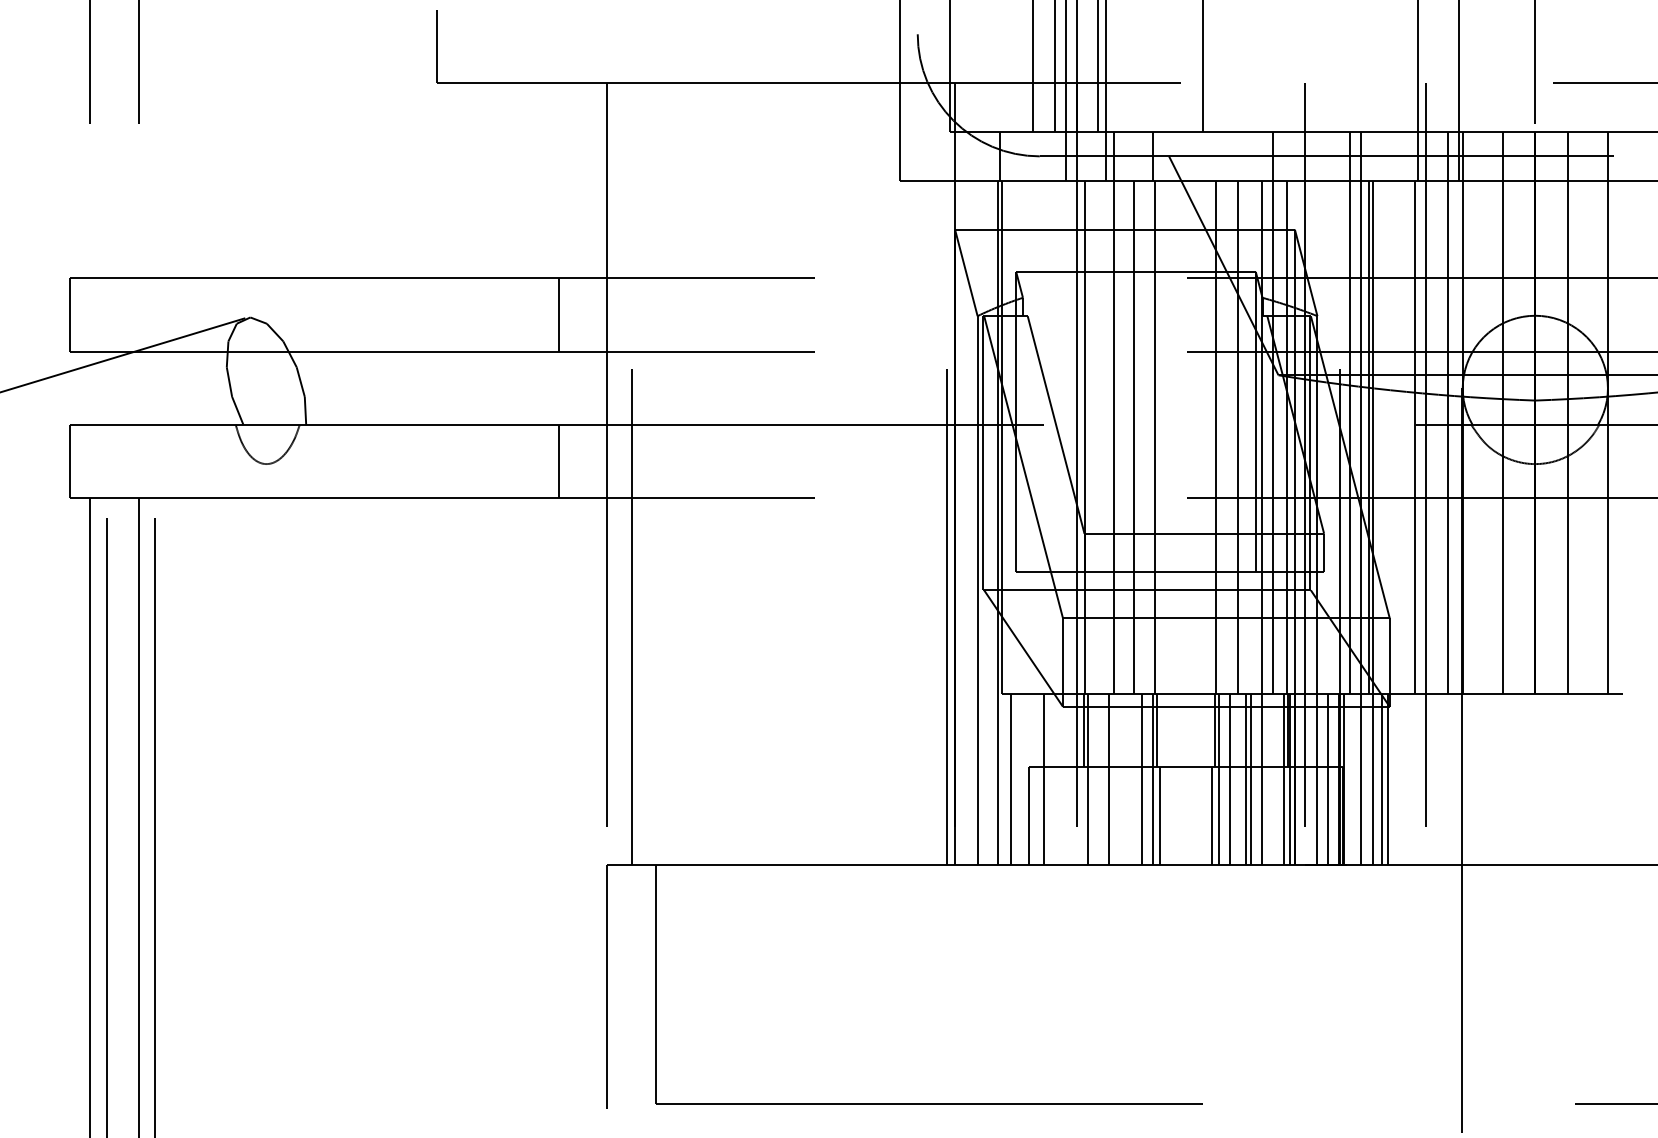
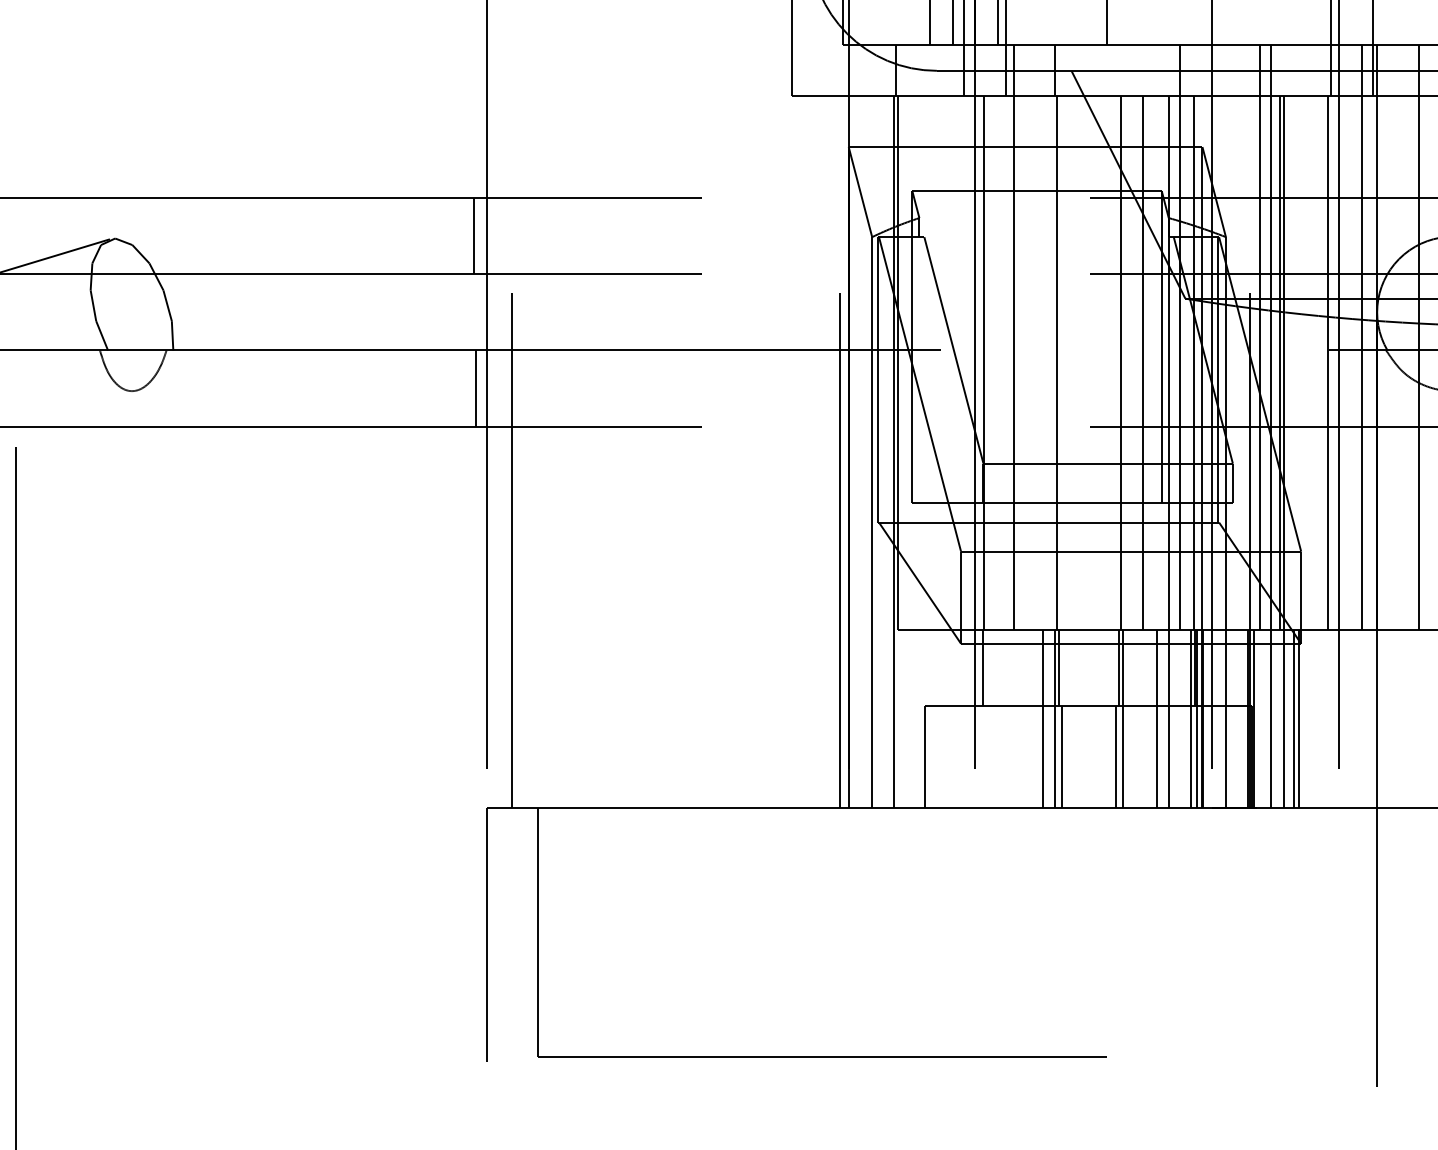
line: (558, 314) -> (473, 235), moved
line: (1133, 436) -> (1034, 362), removed
line: (558, 461) -> (475, 388), moved
line: (1011, 778) -> (907, 718), removed
line: (1043, 778) -> (940, 718), removed
line: (1087, 778) -> (986, 718), removed
line: (1109, 778) -> (1009, 718), removed
line: (1229, 778) -> (1134, 718), removed
line: (1245, 778) -> (1151, 718), removed
line: (1327, 778) -> (1236, 718), removed

